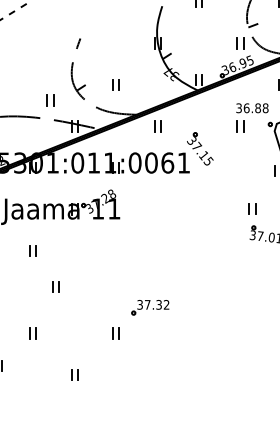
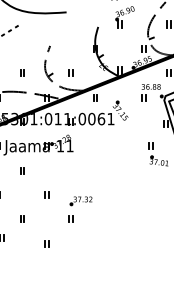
part: (50, 99) -> (22, 72), moved
part: (55, 286) -> (46, 194), moved
part: (149, 308) -> (80, 201), moved

